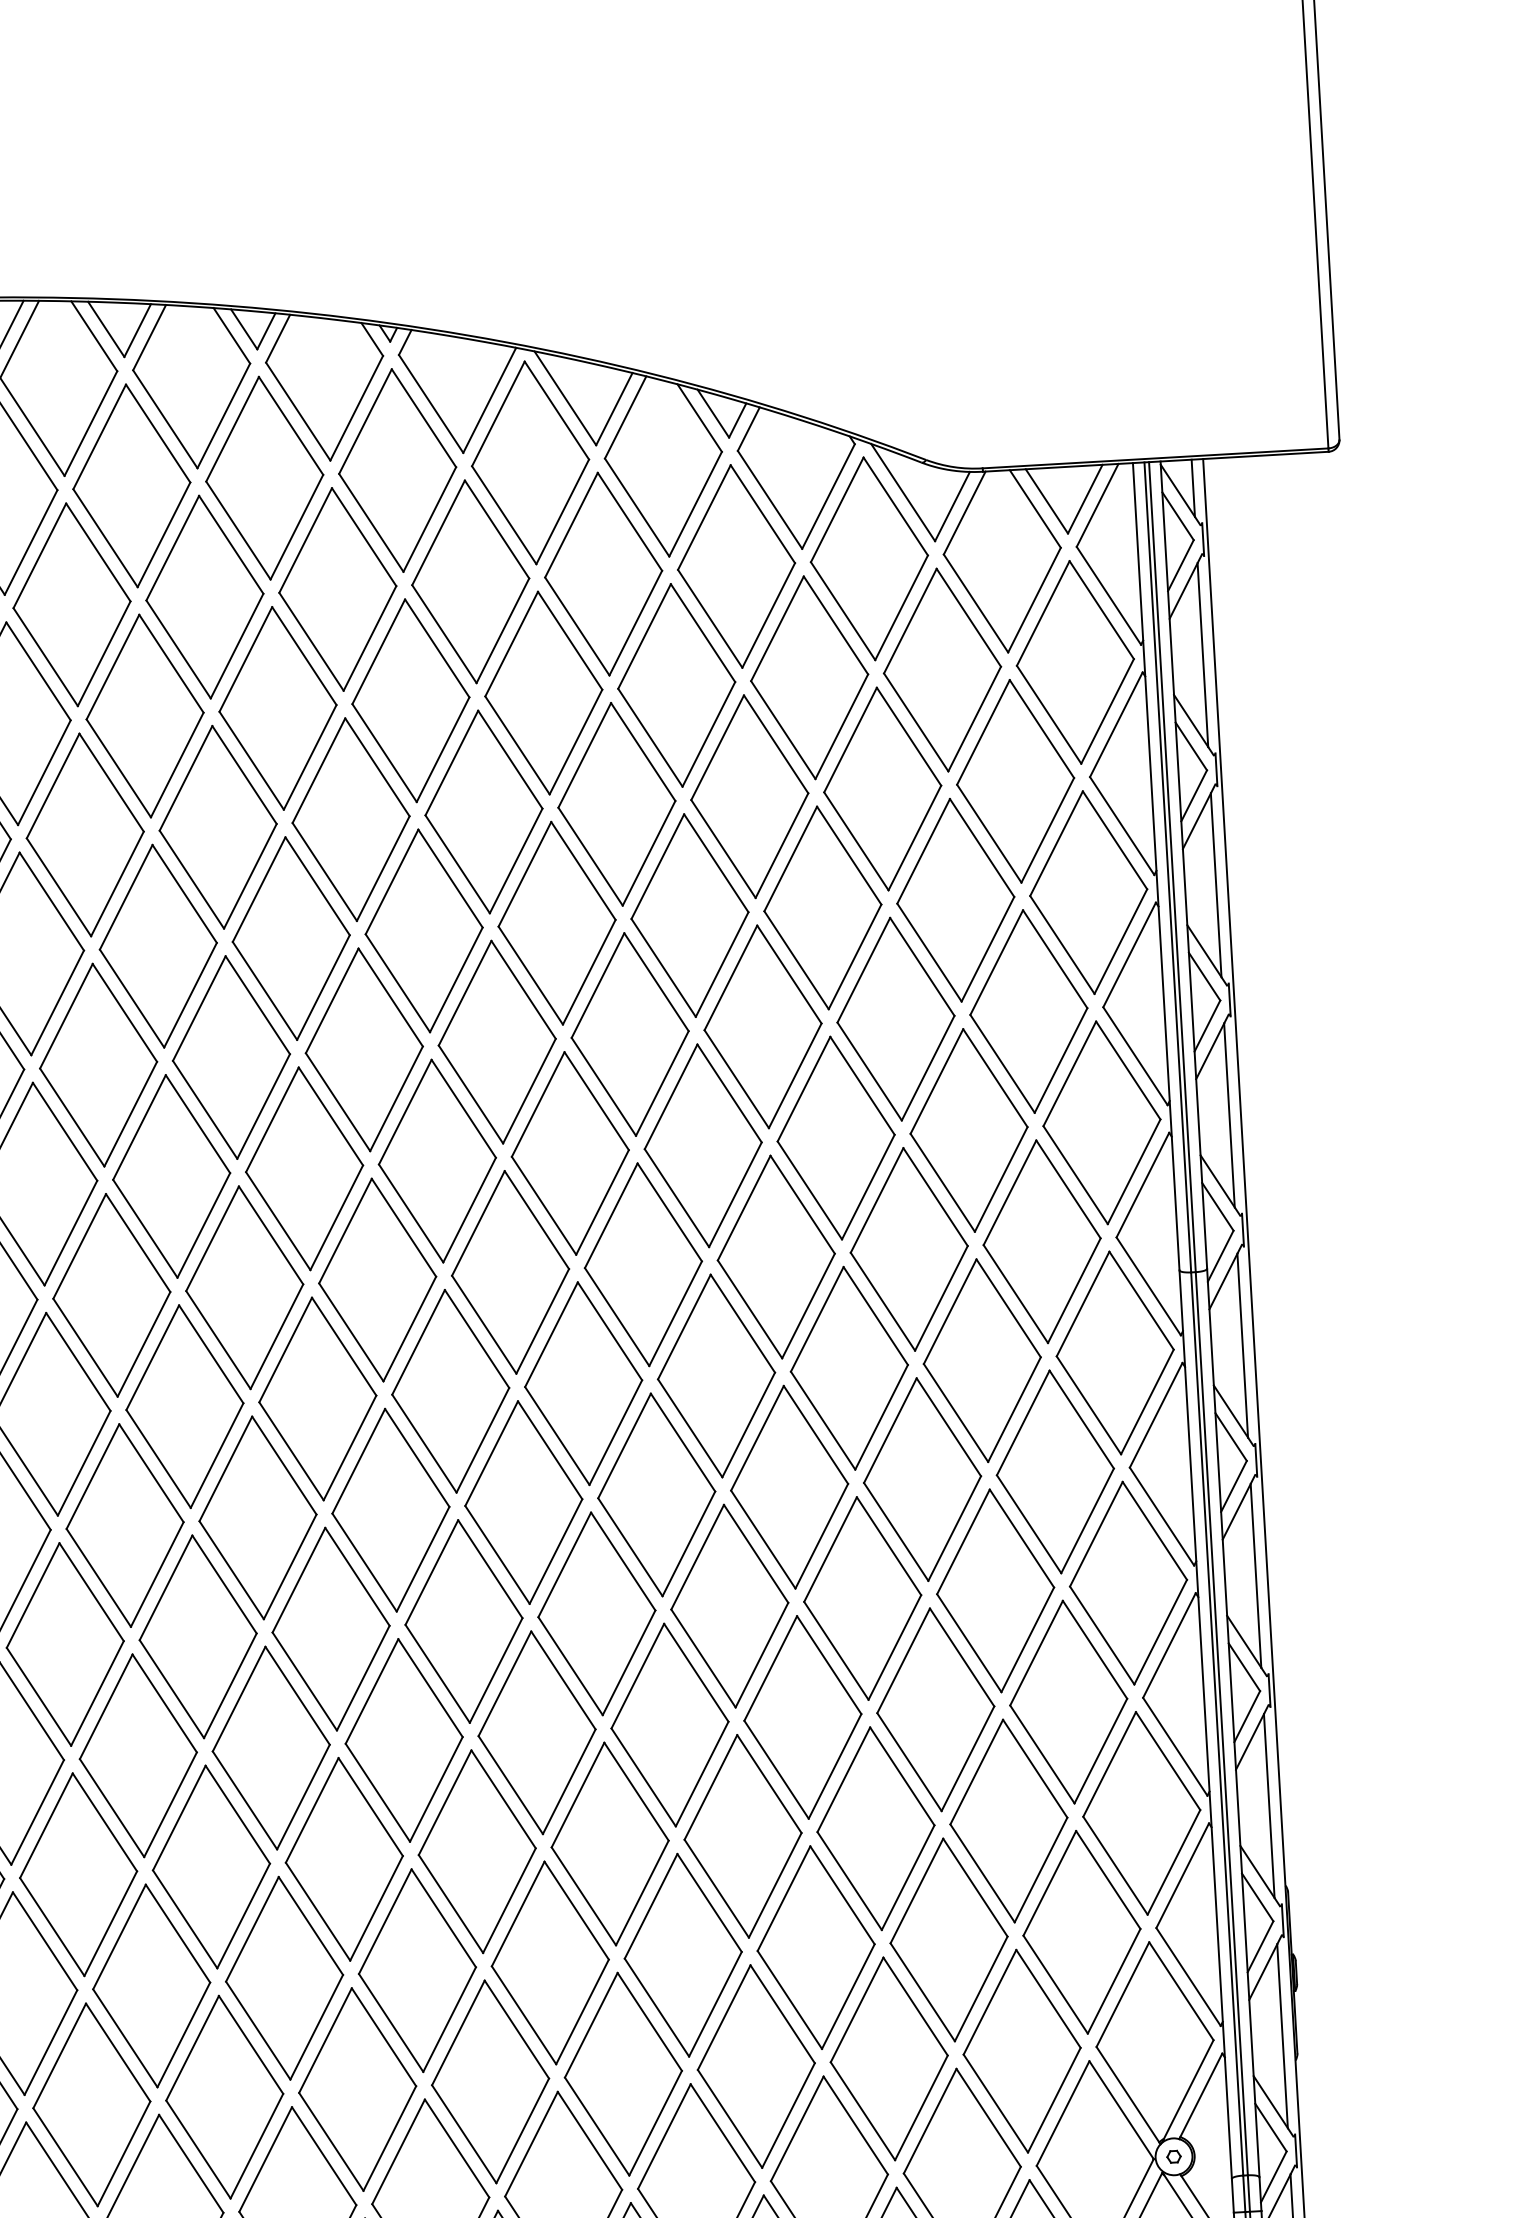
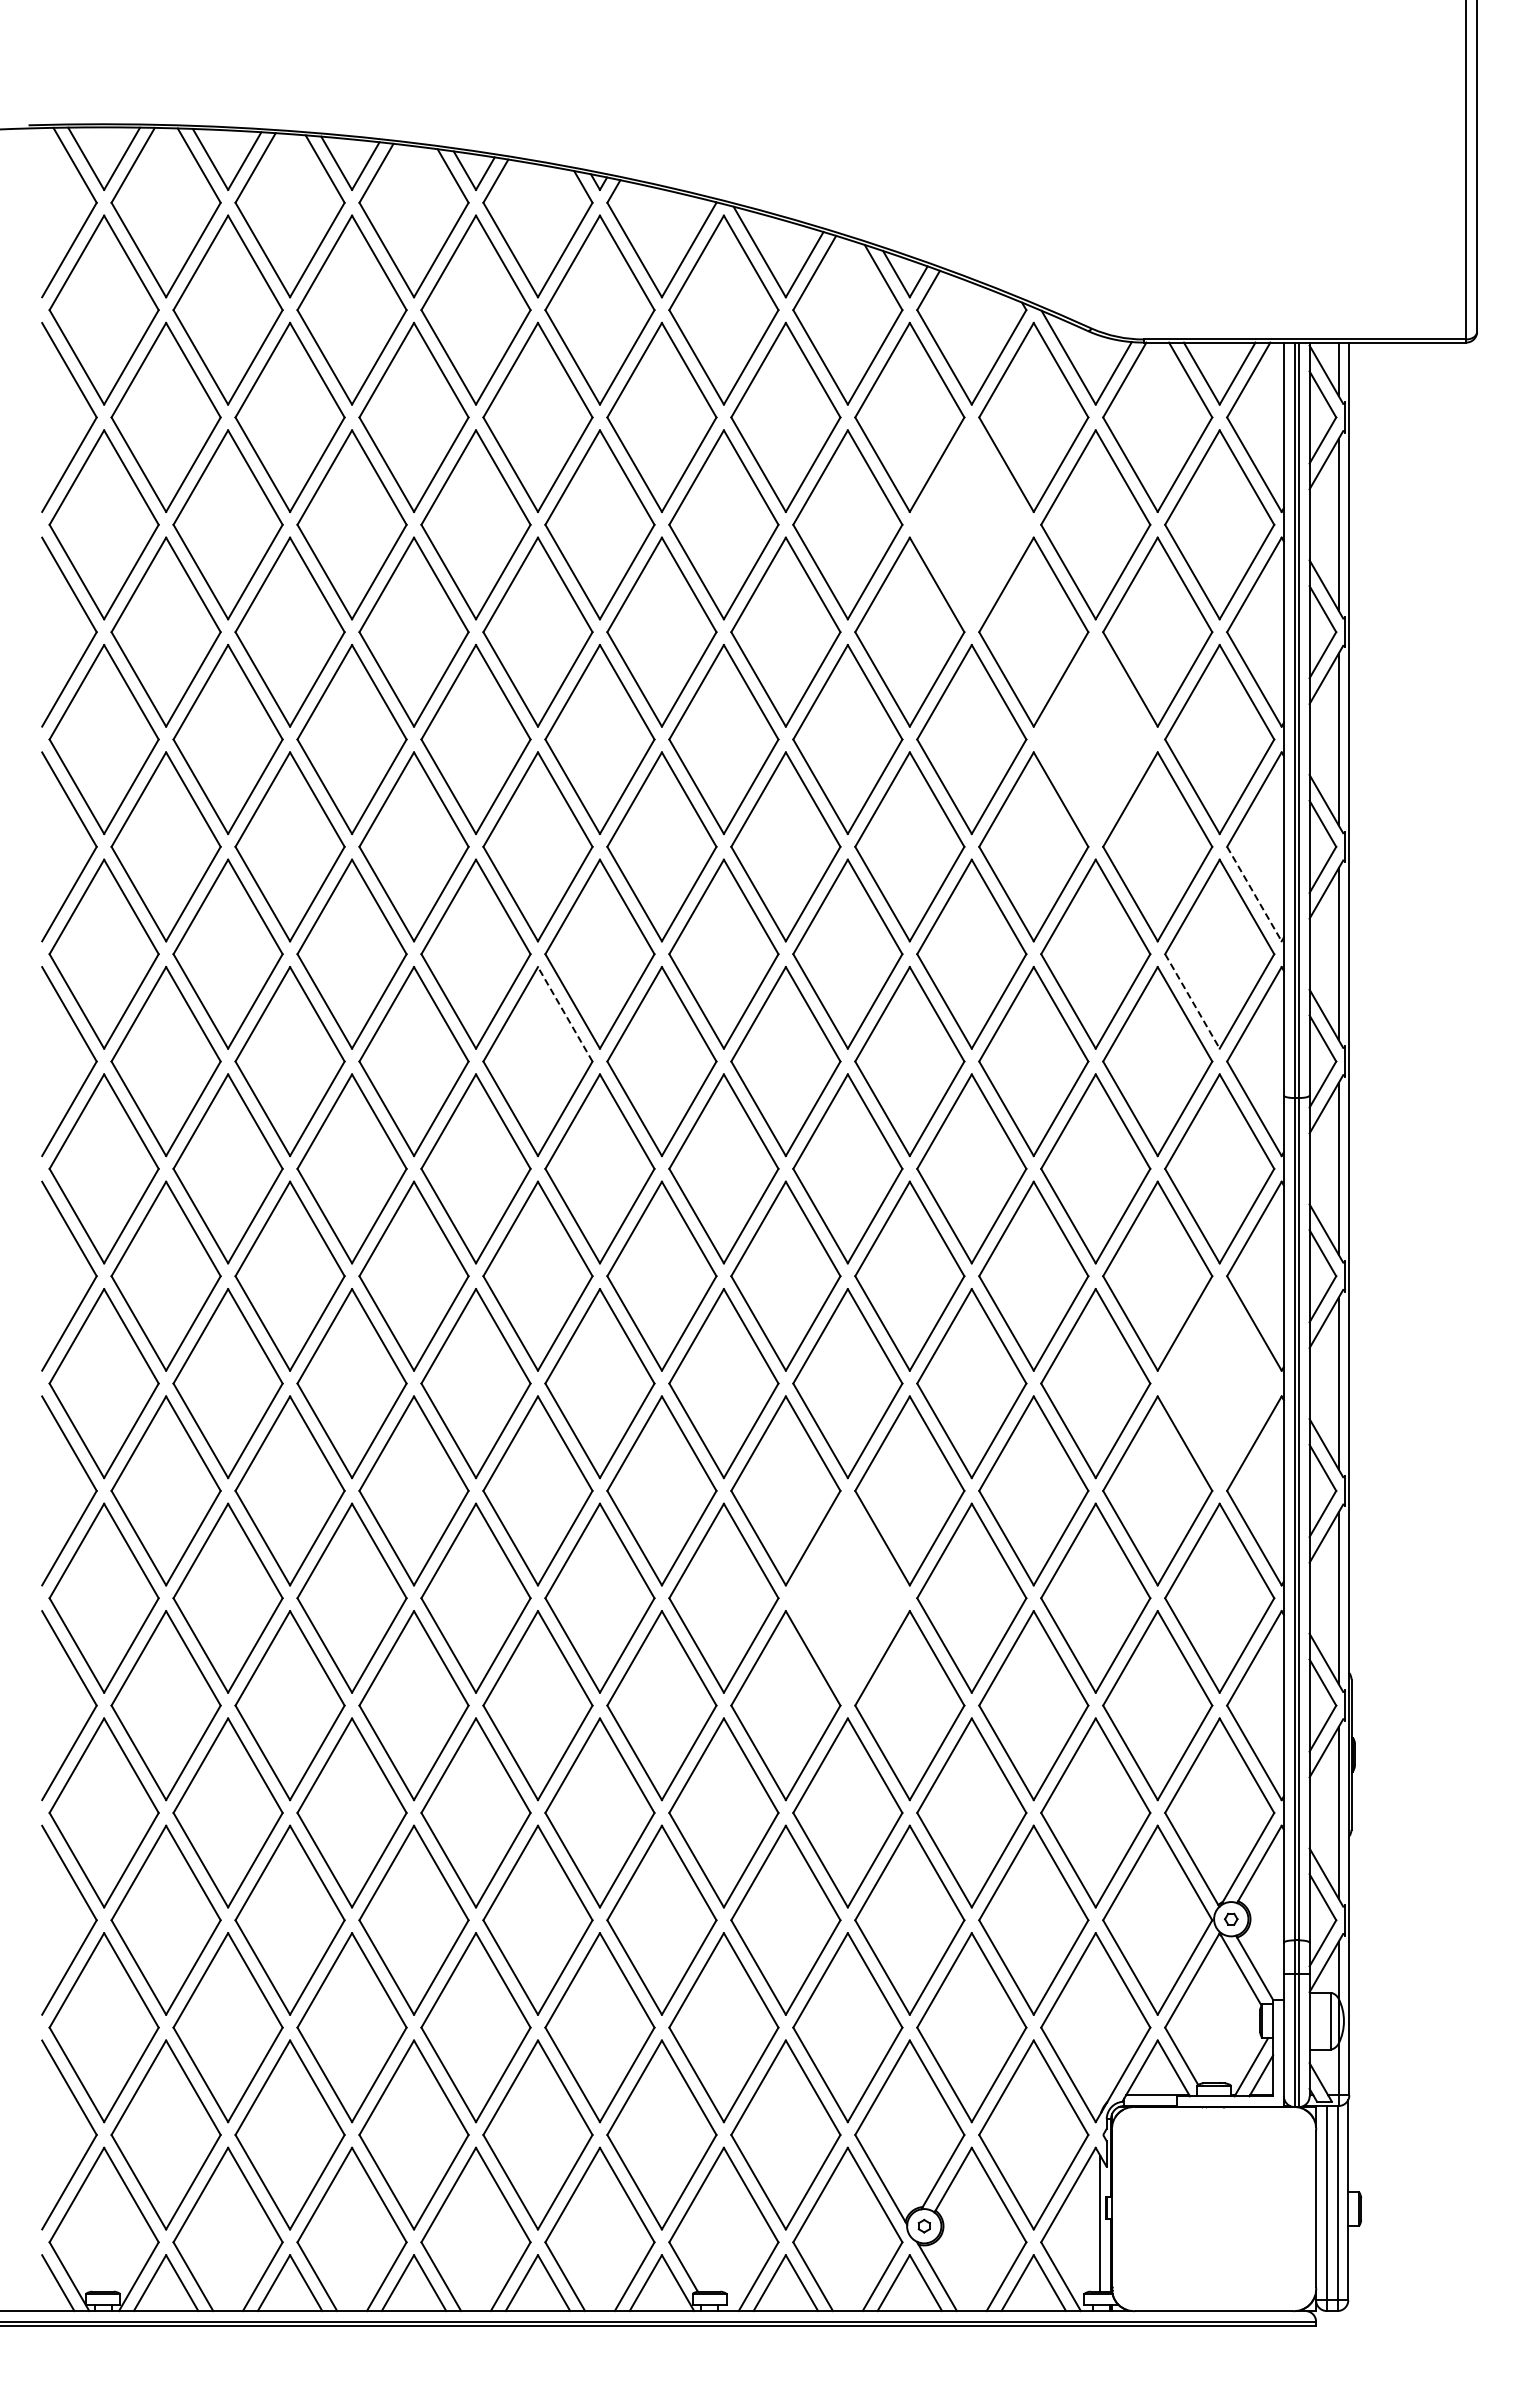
part: (809, 677) -> (971, 524), removed
part: (955, 900) -> (1095, 739), removed
line: (1135, 1056) -> (1254, 894), solid -> dashed
line: (1075, 1175) -> (1192, 1001), solid -> dashed
line: (404, 1227) -> (565, 1014), solid -> dashed
part: (1128, 1583) -> (1219, 1383), removed
part: (742, 1835) -> (847, 1597), removed

